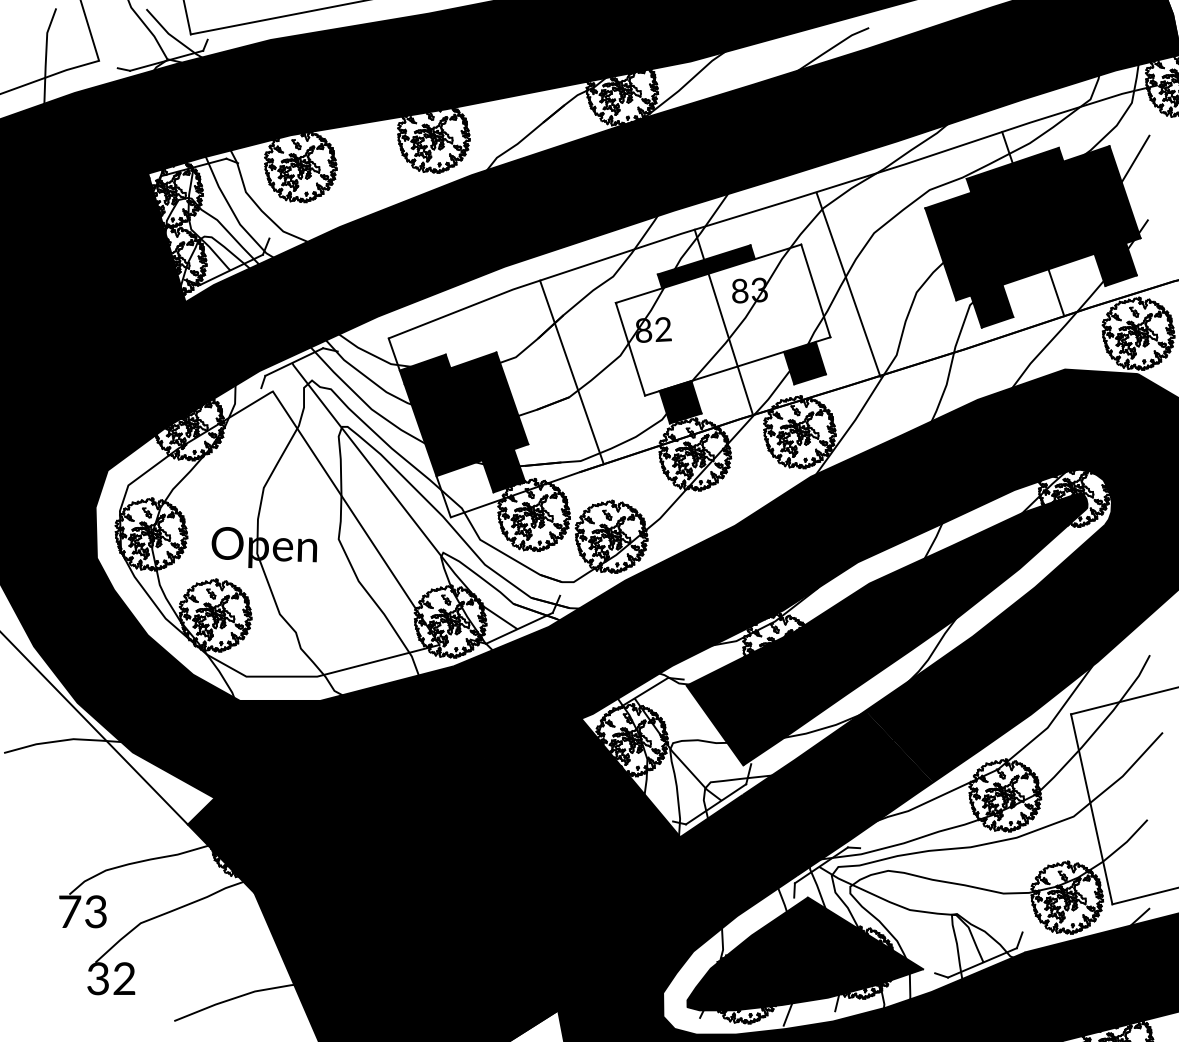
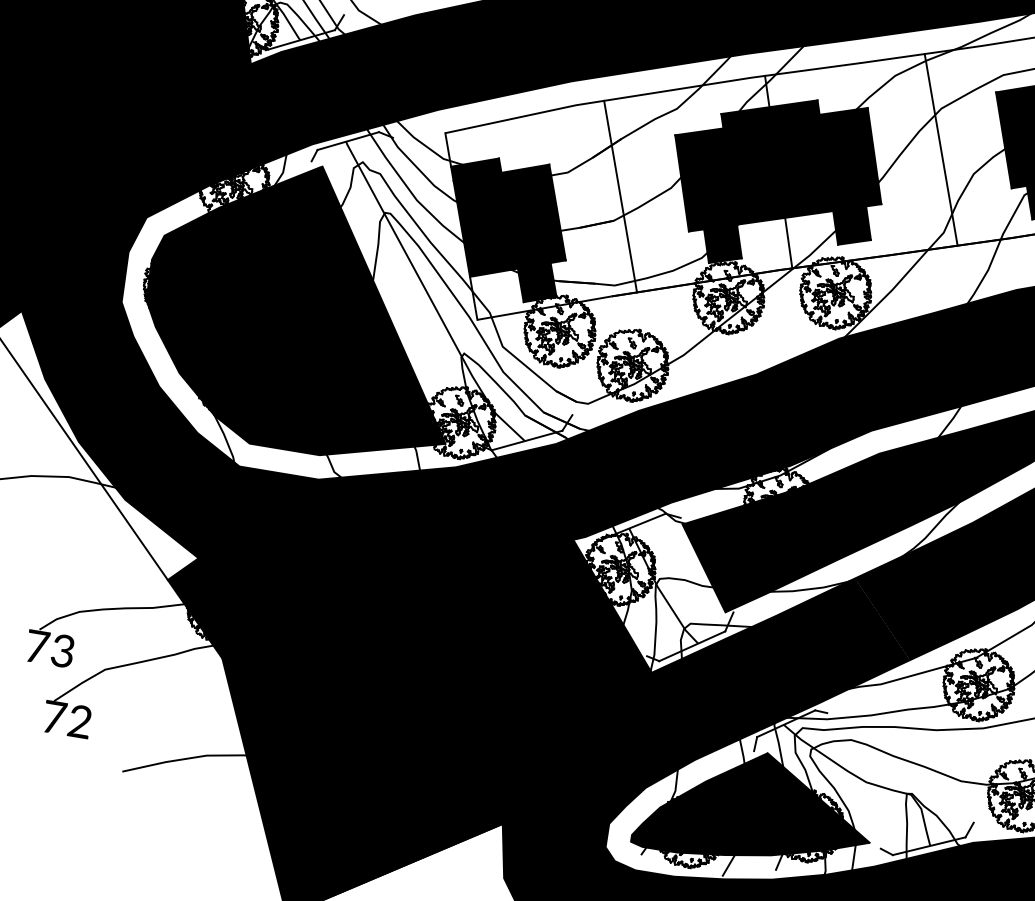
line: (848, 284) -> (941, 149), moved
fill: (722, 319) -> (777, 169), added
fill: (279, 533) -> (305, 307), added
text: (98, 978) -> (54, 717), 32 -> 72

